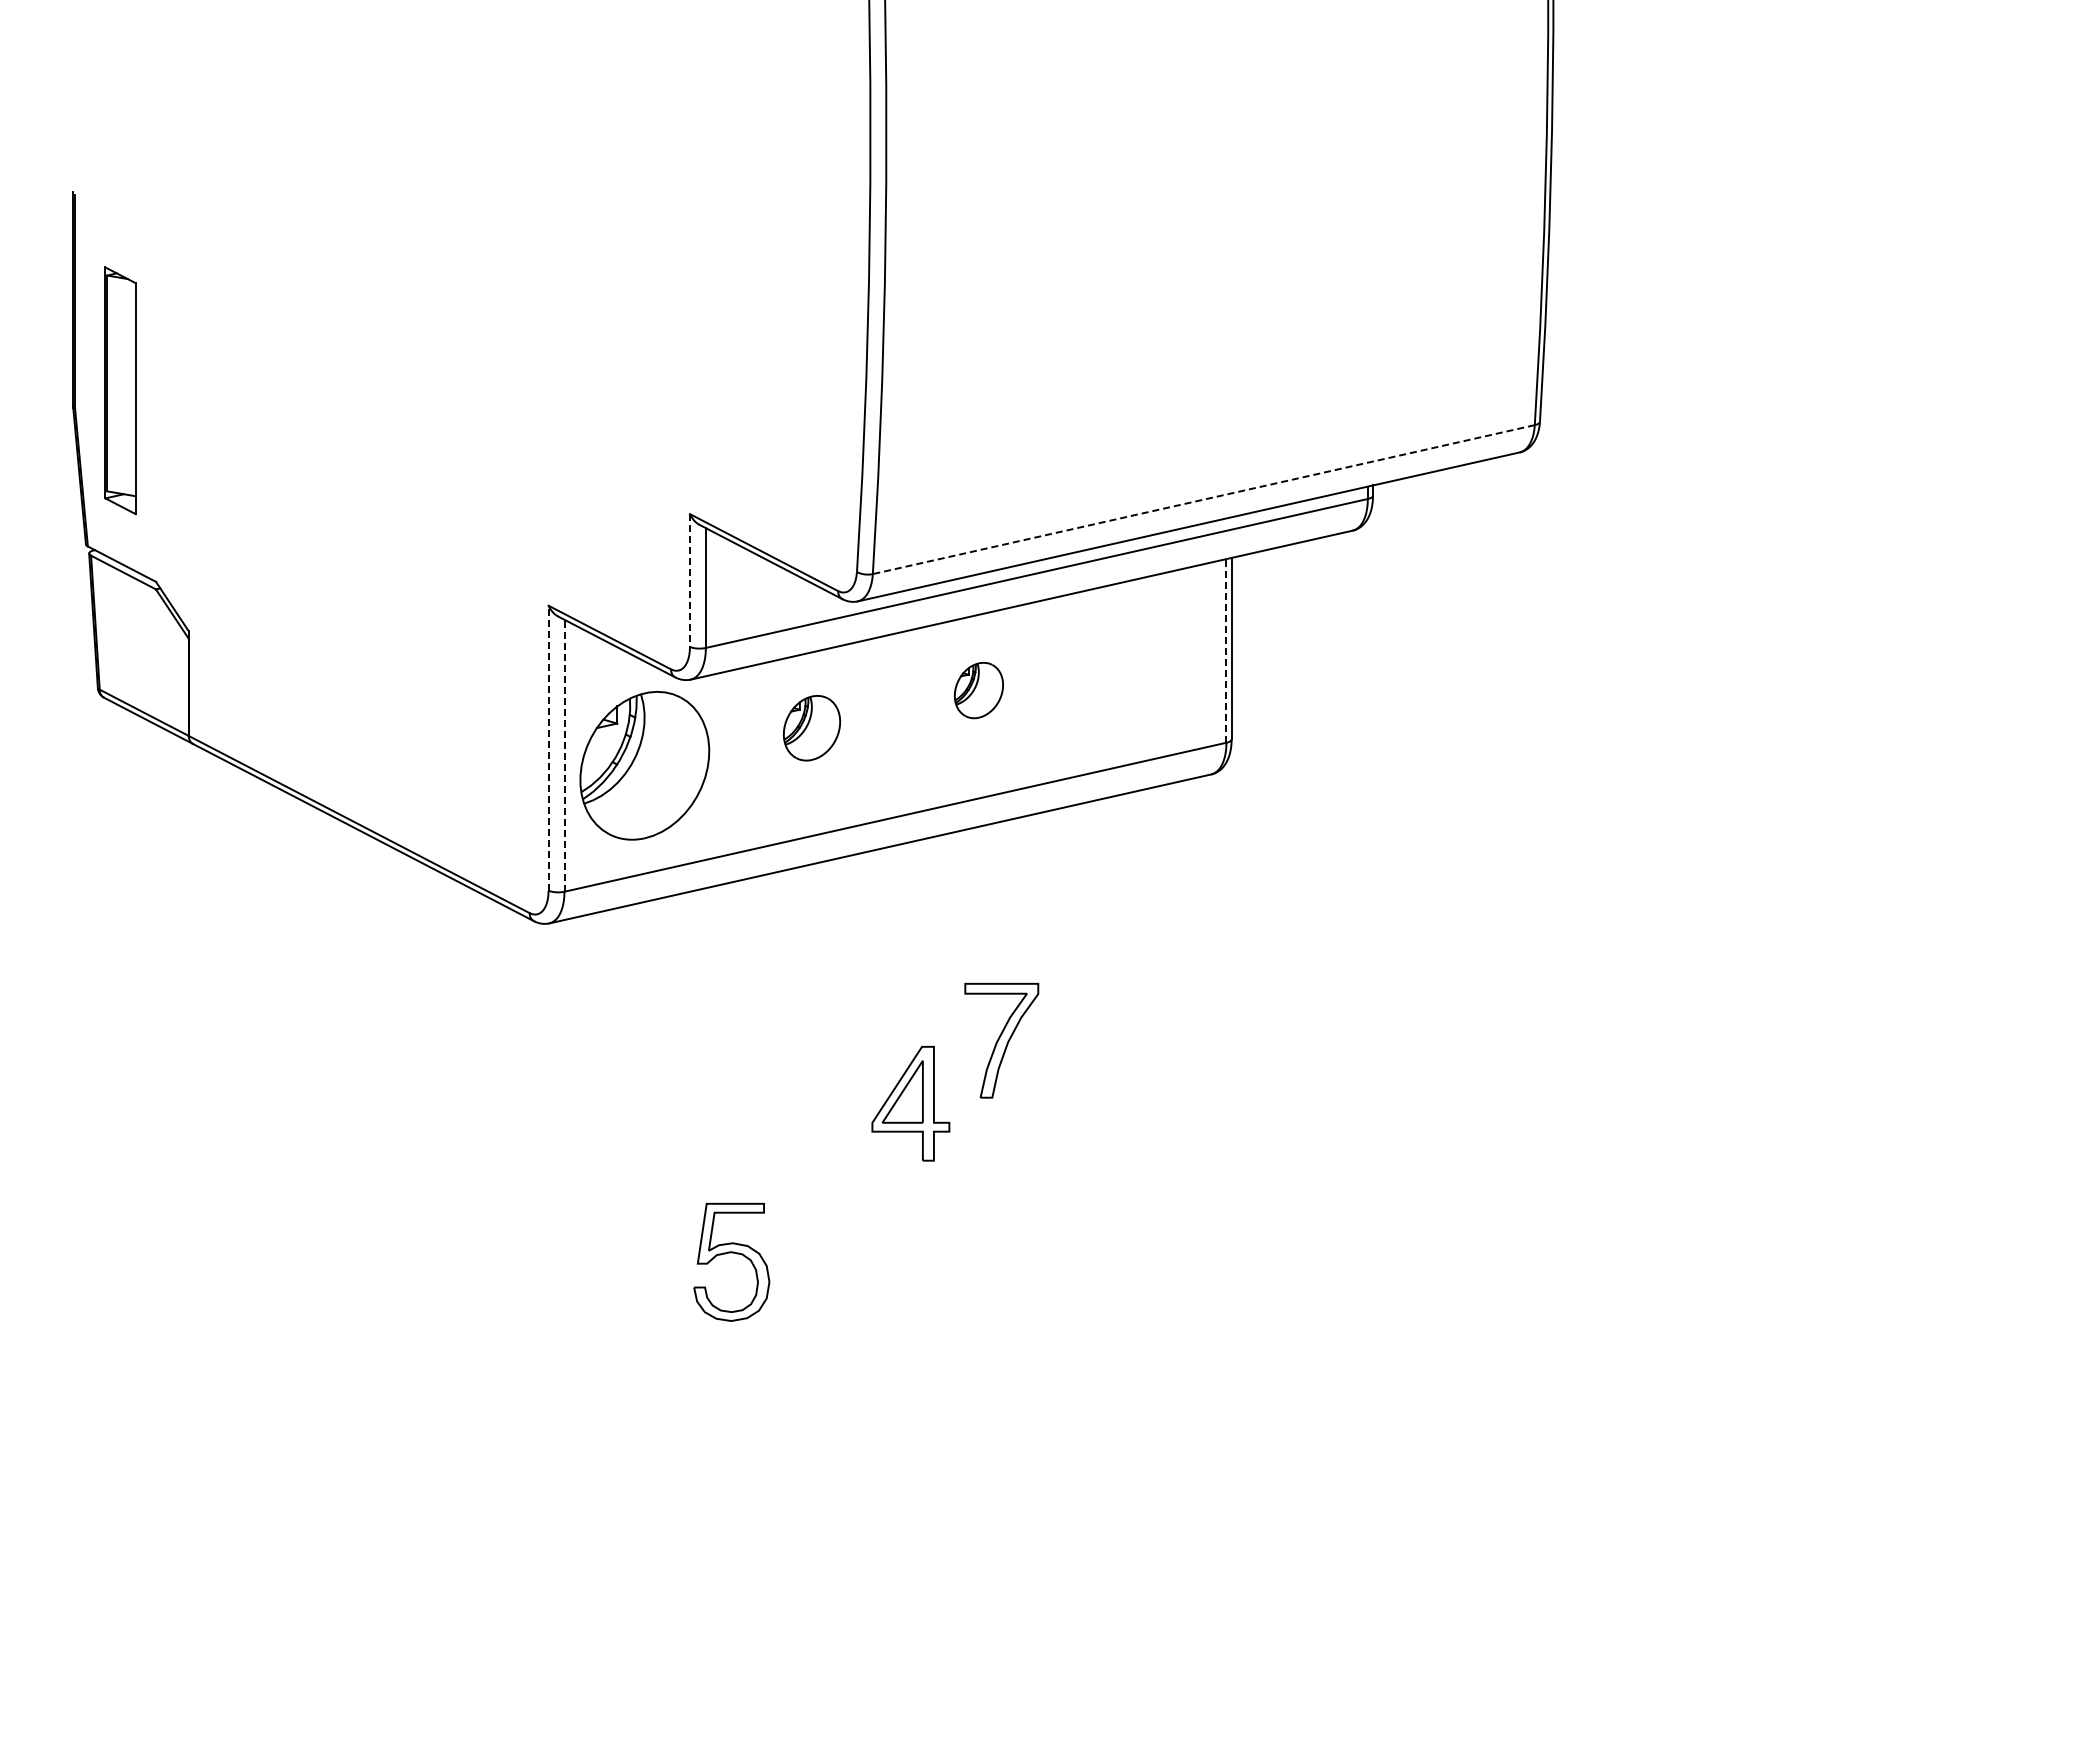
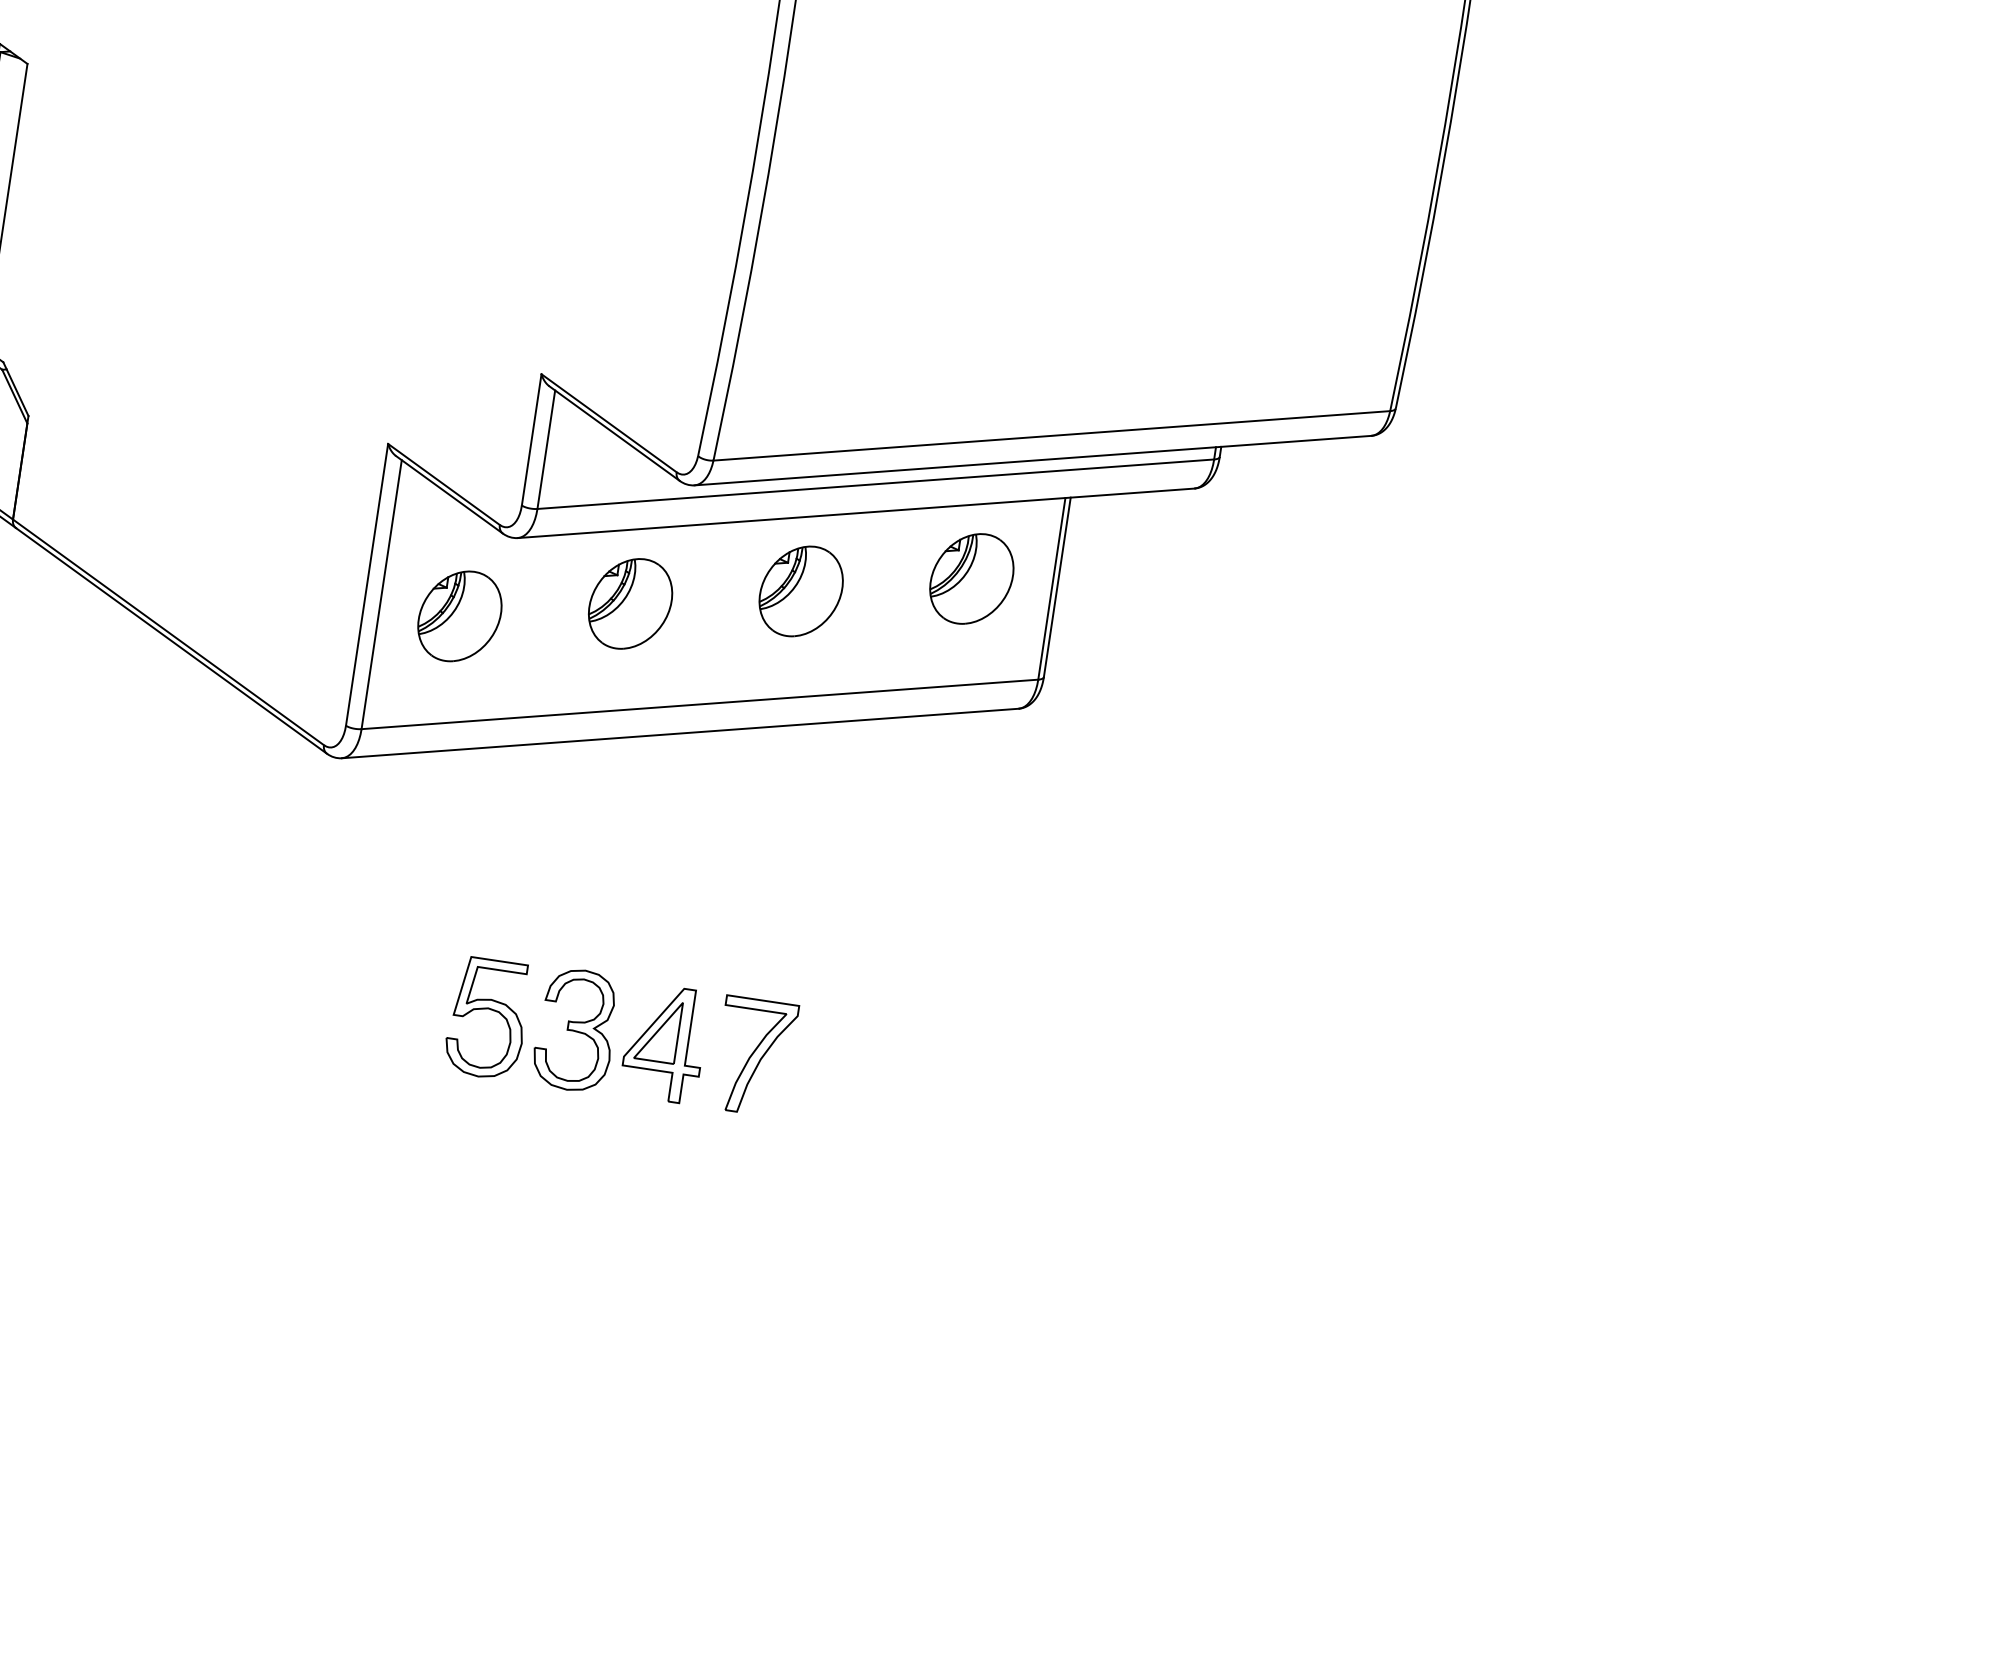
line: (1203, 499) -> (1051, 435), dashed -> solid
line: (689, 580) -> (531, 439), dashed -> solid
line: (1226, 650) -> (1051, 588), dashed -> solid
part: (1145, 652) -> (971, 578), added
part: (978, 690) -> (800, 591), size x1.67
part: (811, 728) -> (630, 604), size x1.43
line: (548, 747) -> (367, 584), dashed -> solid
line: (564, 755) -> (381, 594), dashed -> solid
part: (645, 765) -> (460, 616), size x0.62
part: (1001, 1040) -> (754, 1056), moved
part: (910, 1103) -> (664, 1043), moved
part: (820, 1157) -> (575, 1029), added
part: (731, 1253) -> (488, 1009), moved

